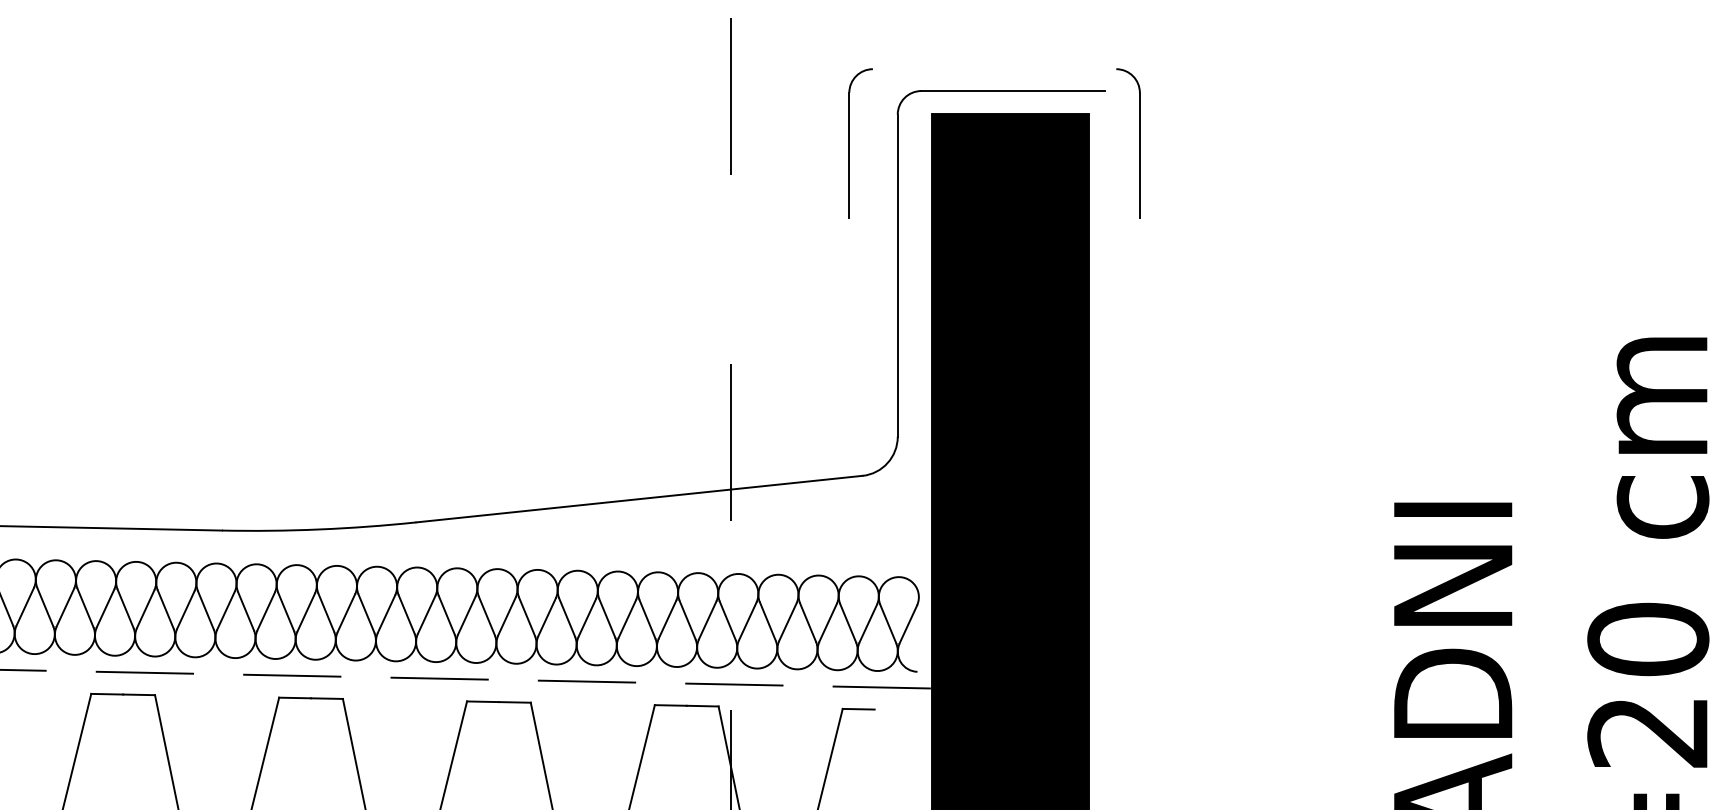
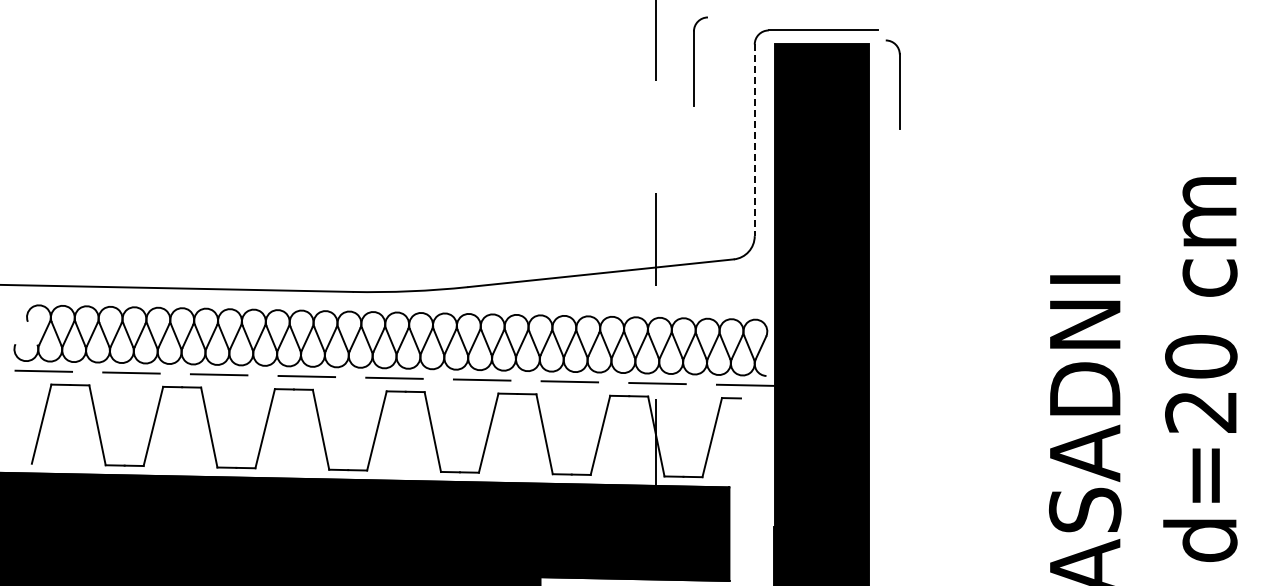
part: (860, 143) -> (700, 61), moved
part: (1139, 143) -> (899, 84), moved
line: (897, 276) -> (754, 140), solid -> dashed

